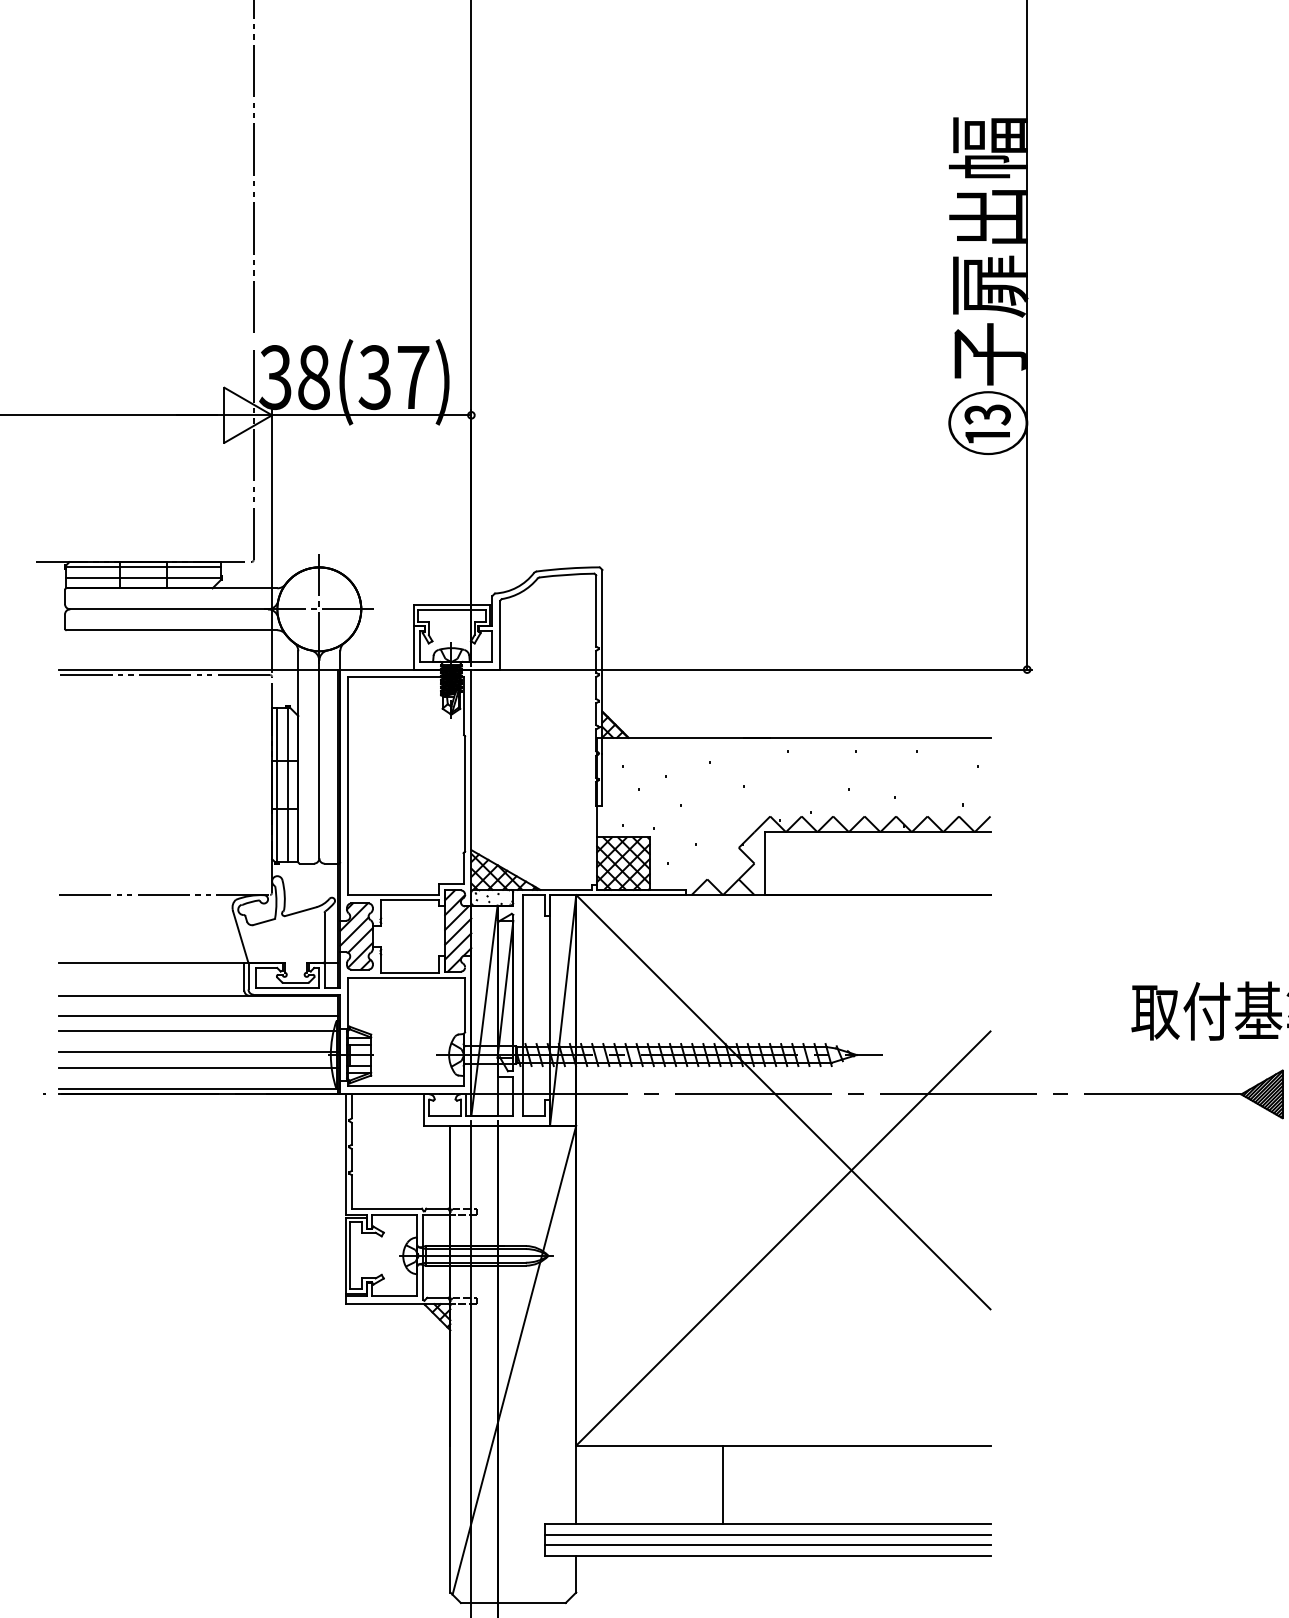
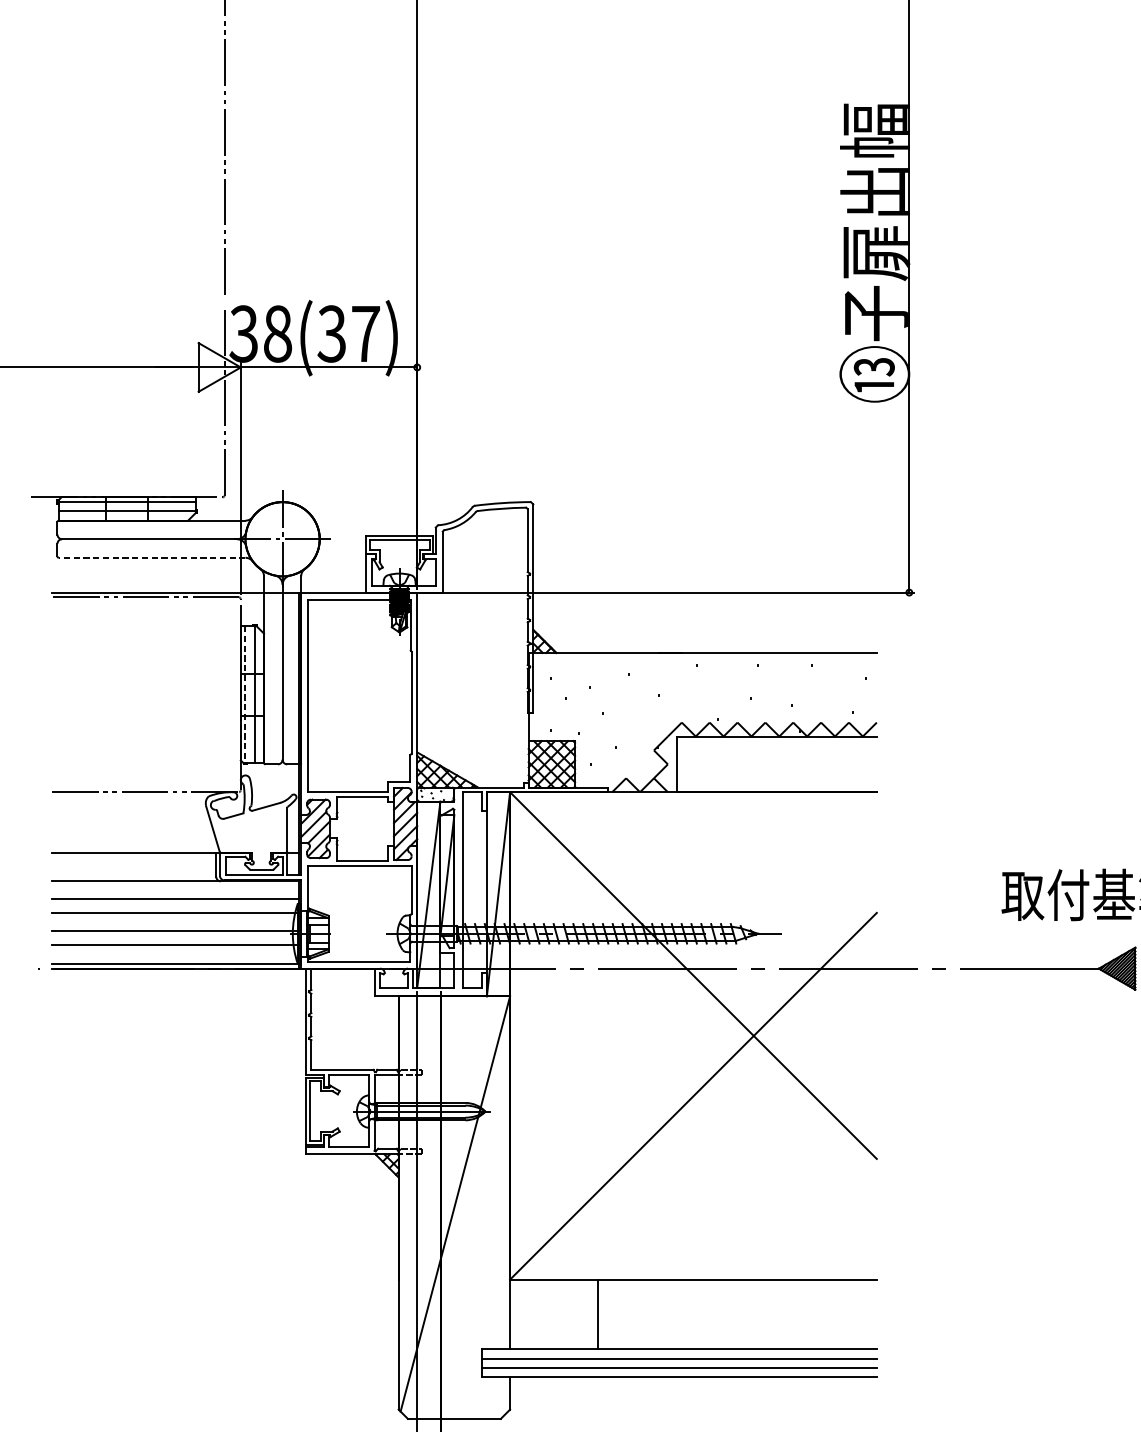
line: (171, 630) -> (151, 557), solid -> dashed
line: (277, 785) -> (245, 695), solid -> dashed
line: (723, 1484) -> (597, 1314), moved

